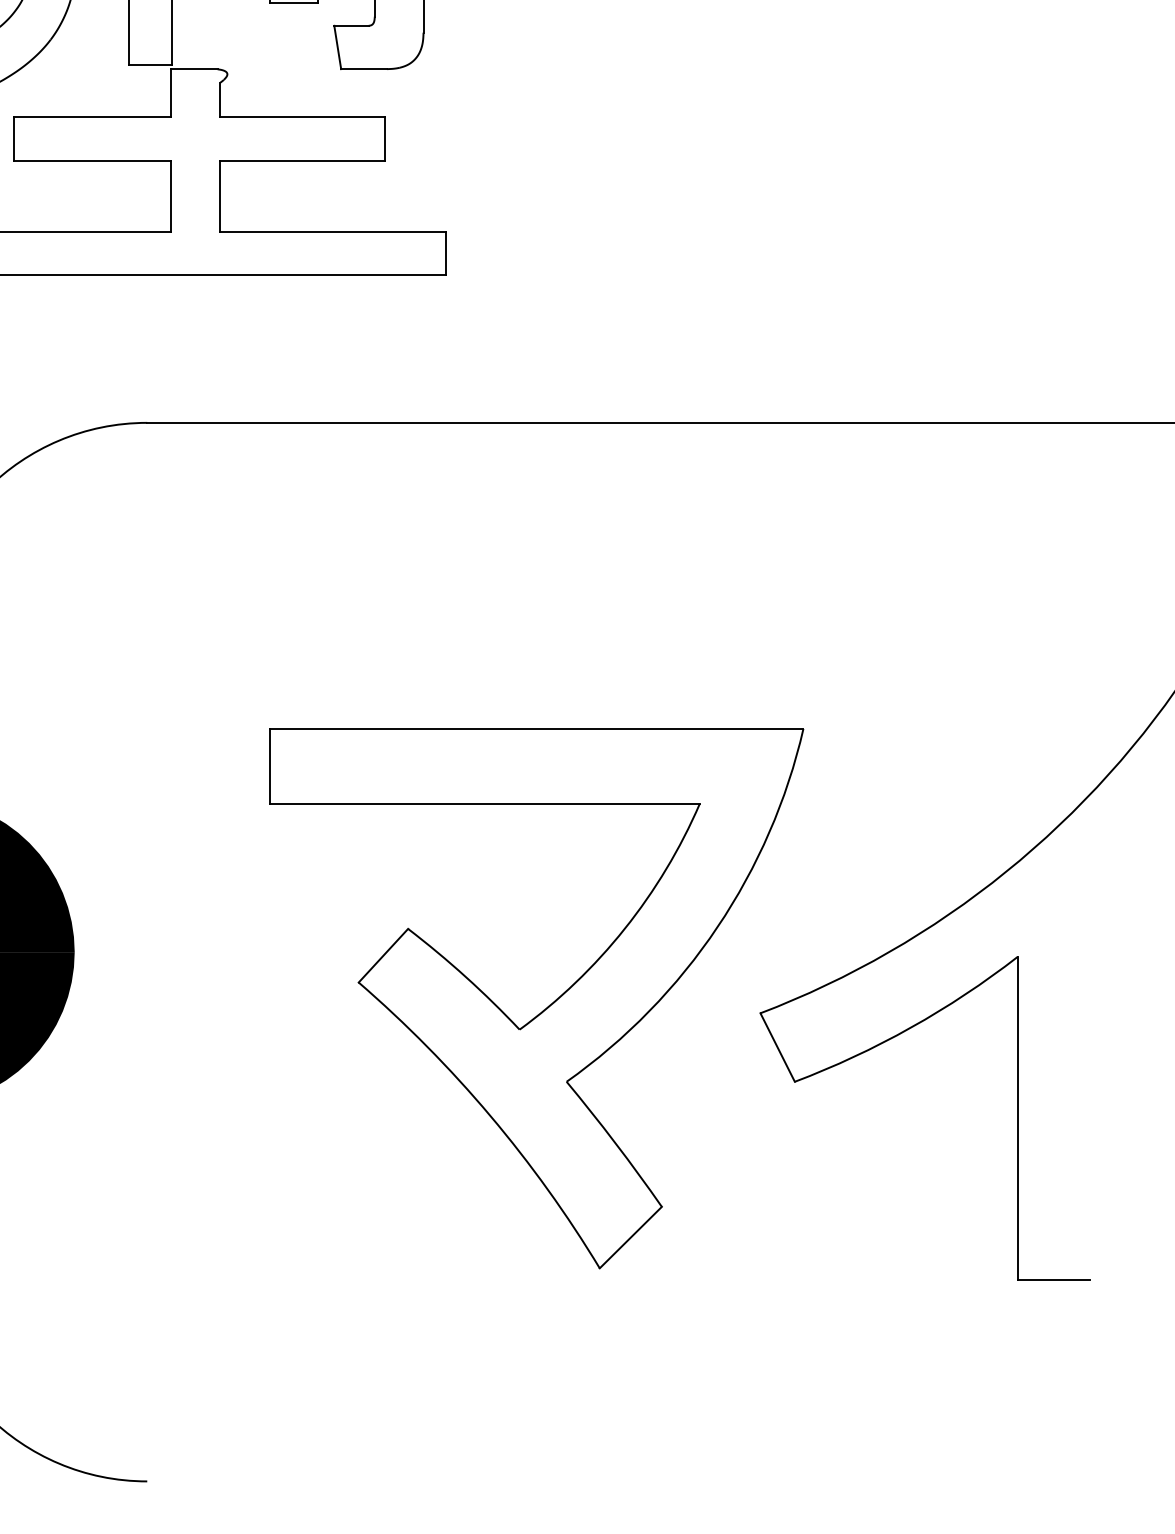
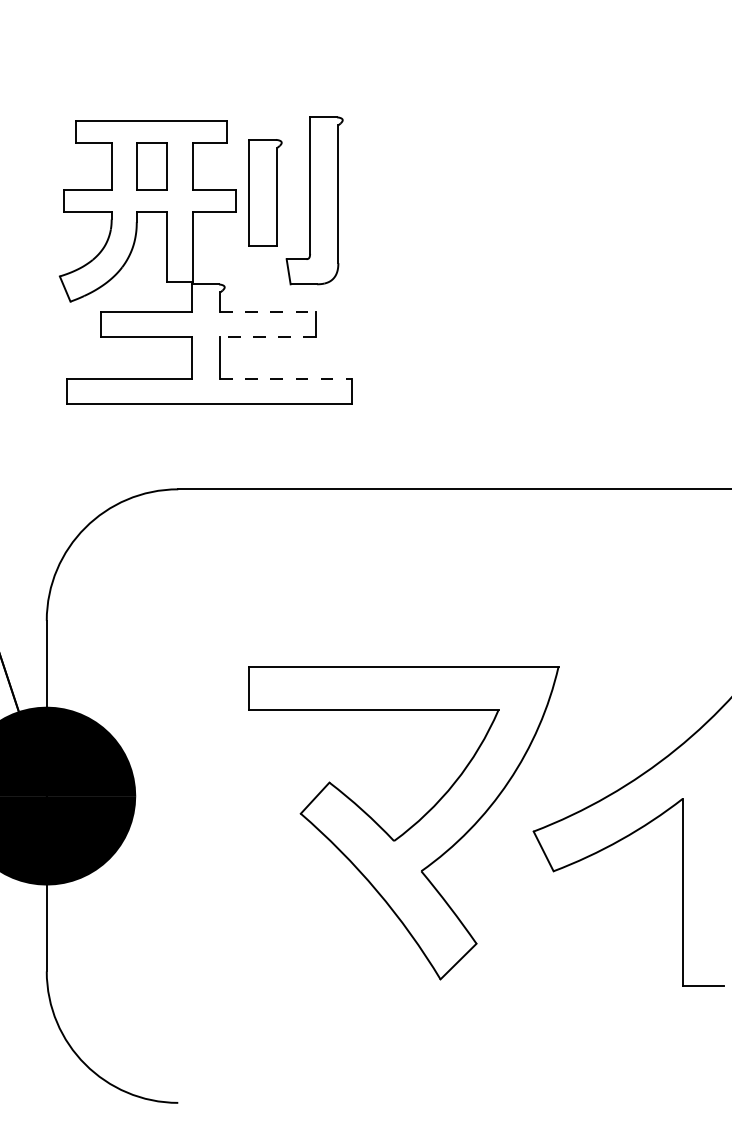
line: (302, 117) -> (268, 312), solid -> dashed
line: (302, 160) -> (268, 337), solid -> dashed
line: (334, 231) -> (286, 378), solid -> dashed

